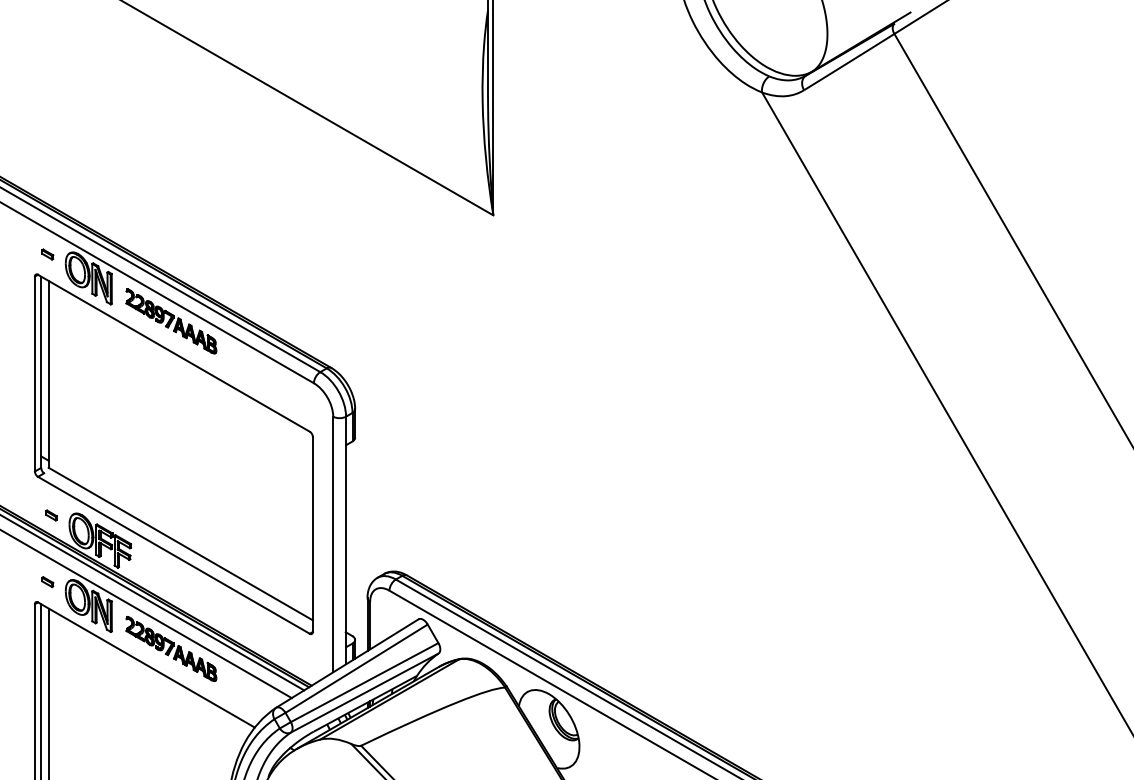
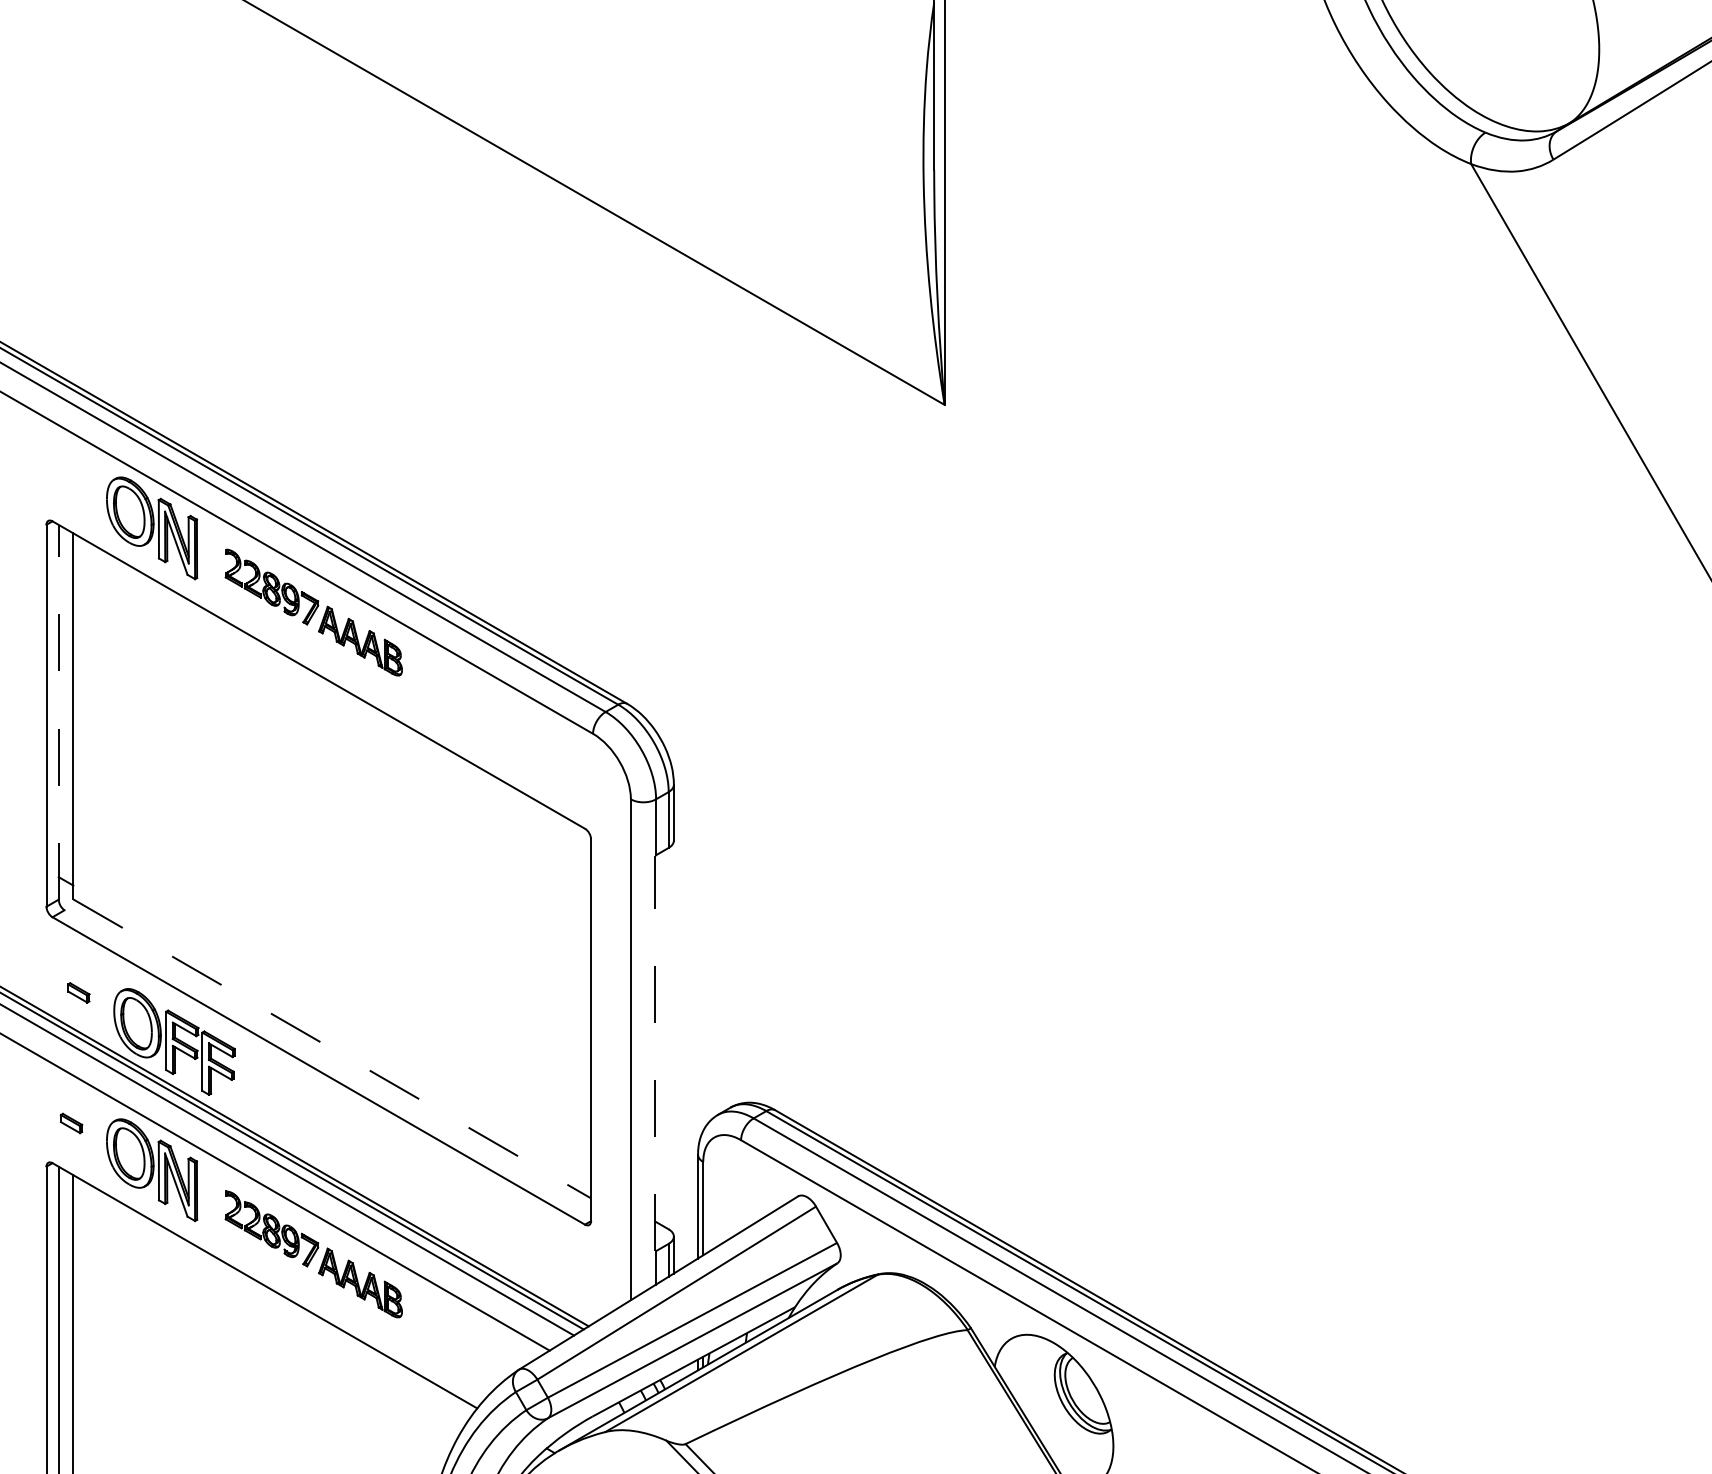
part: (47, 254) -> (71, 481), removed
line: (41, 372) -> (59, 712), solid -> dashed
line: (180, 544) -> (331, 1049), solid -> dashed
line: (345, 545) -> (654, 1051), solid -> dashed

